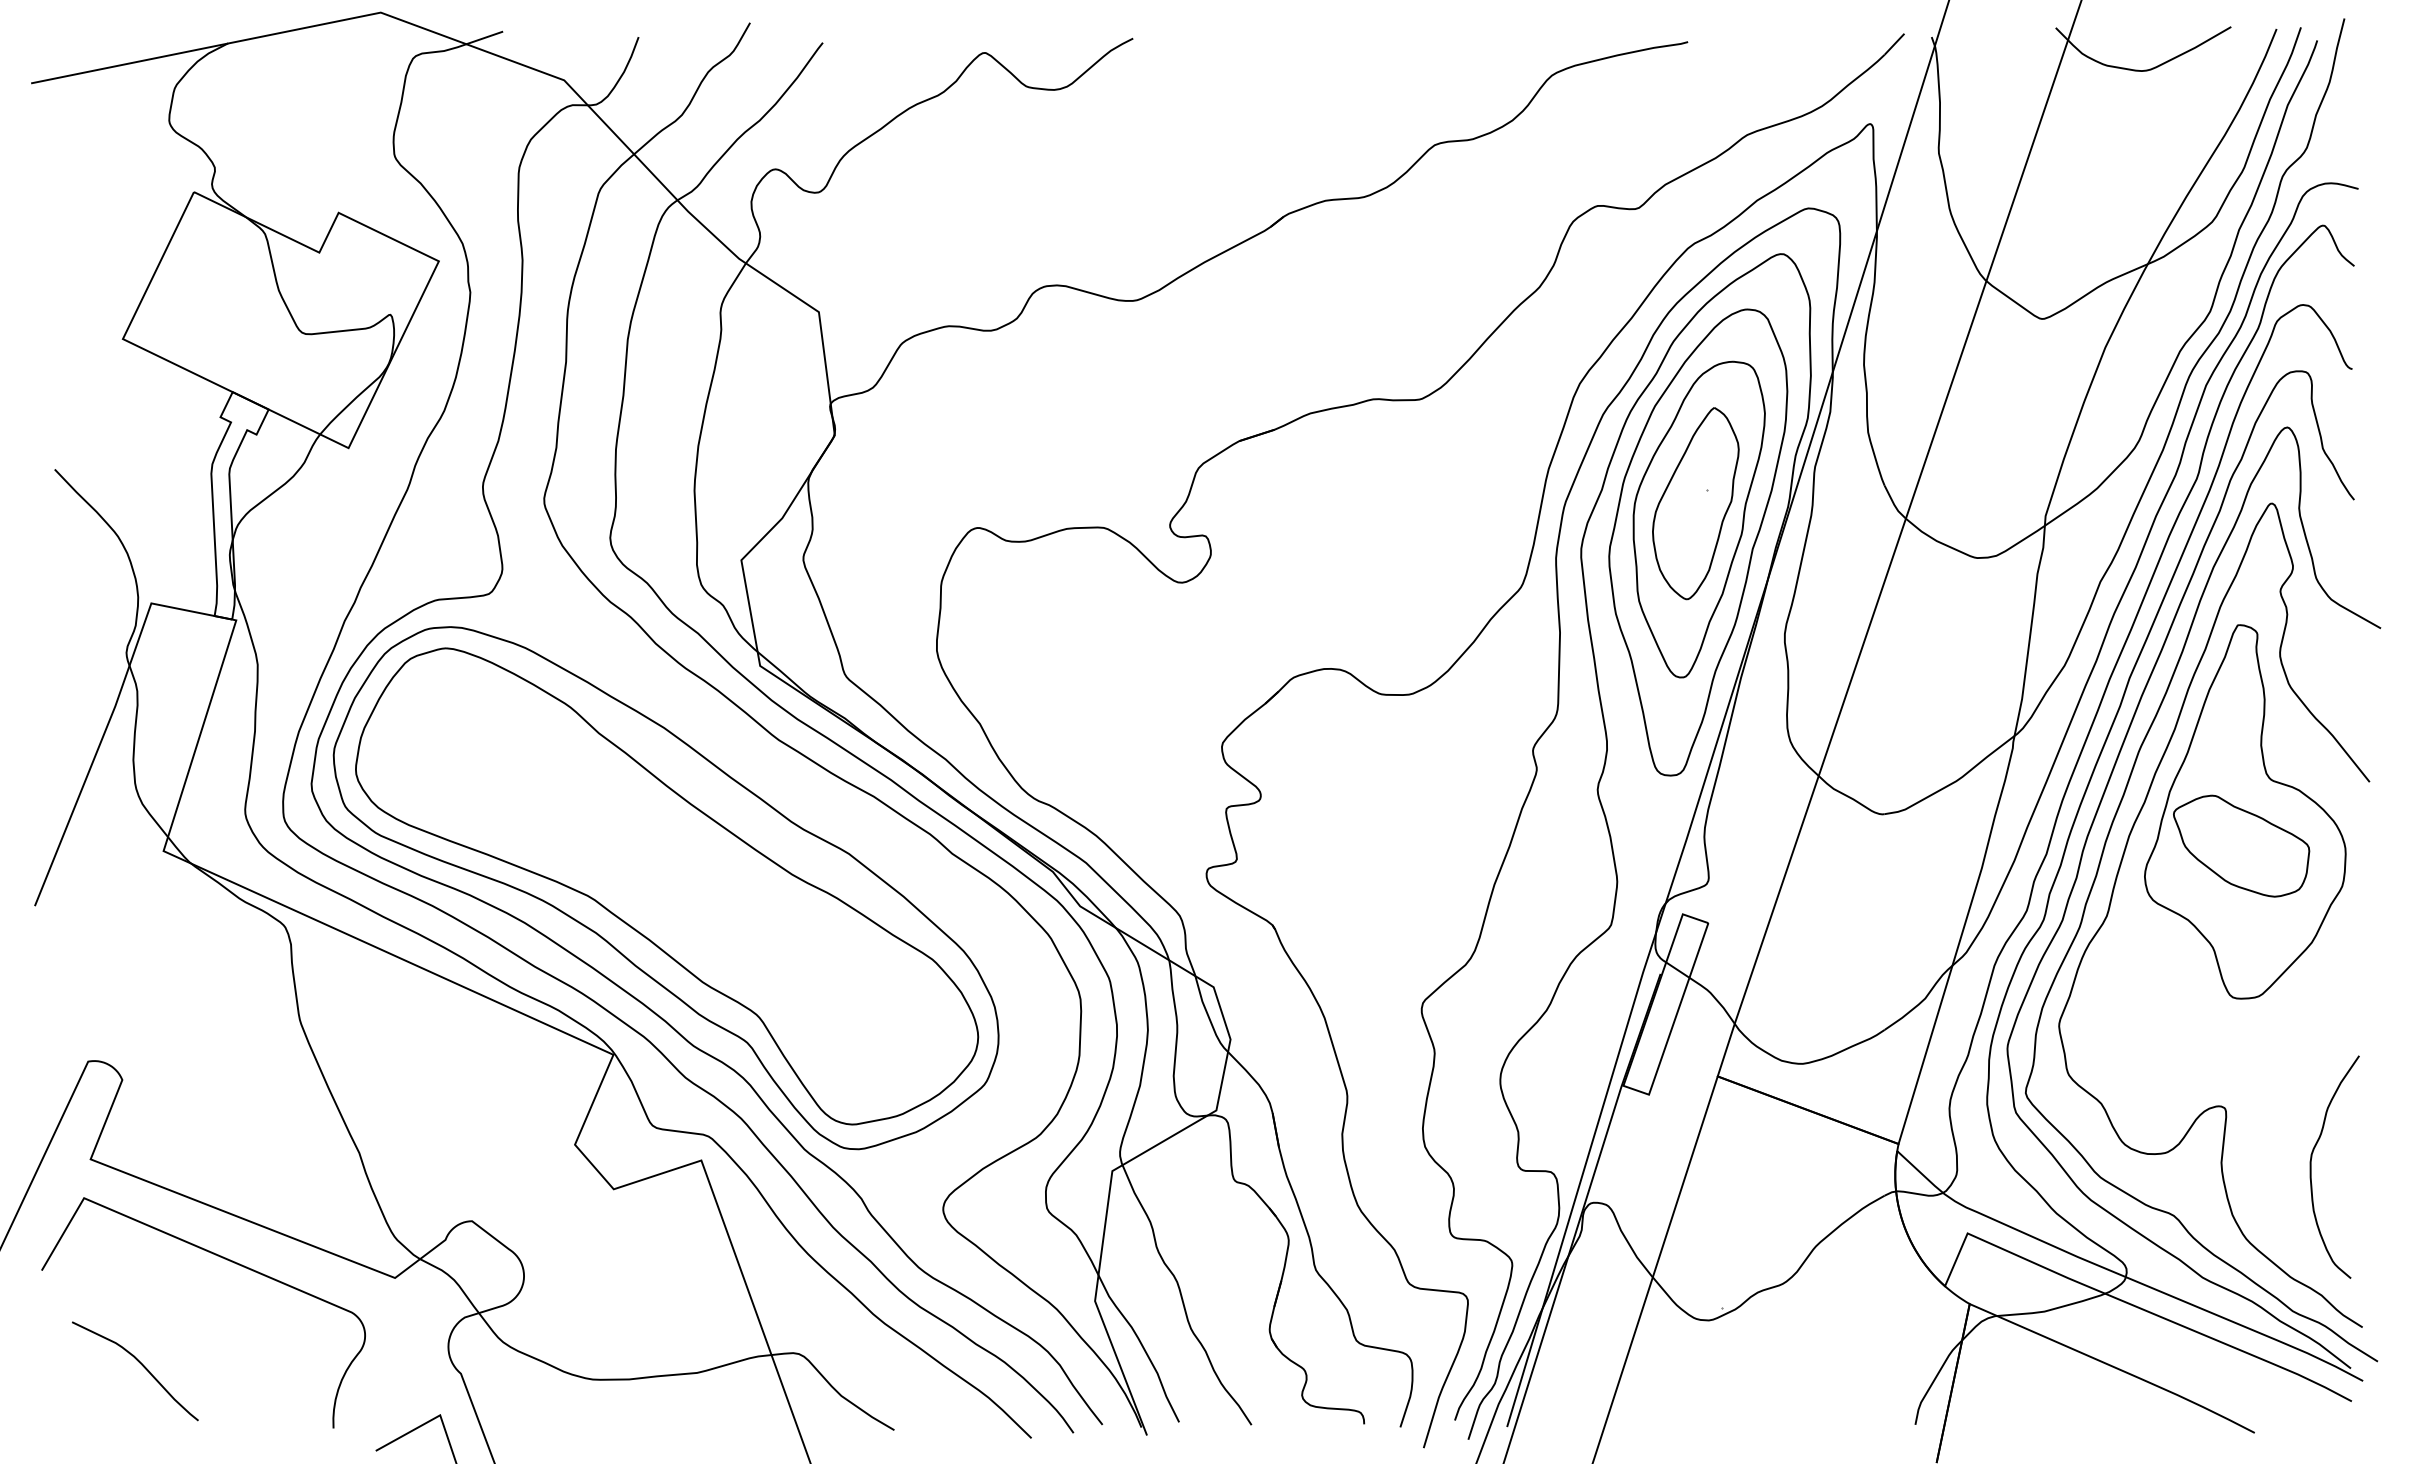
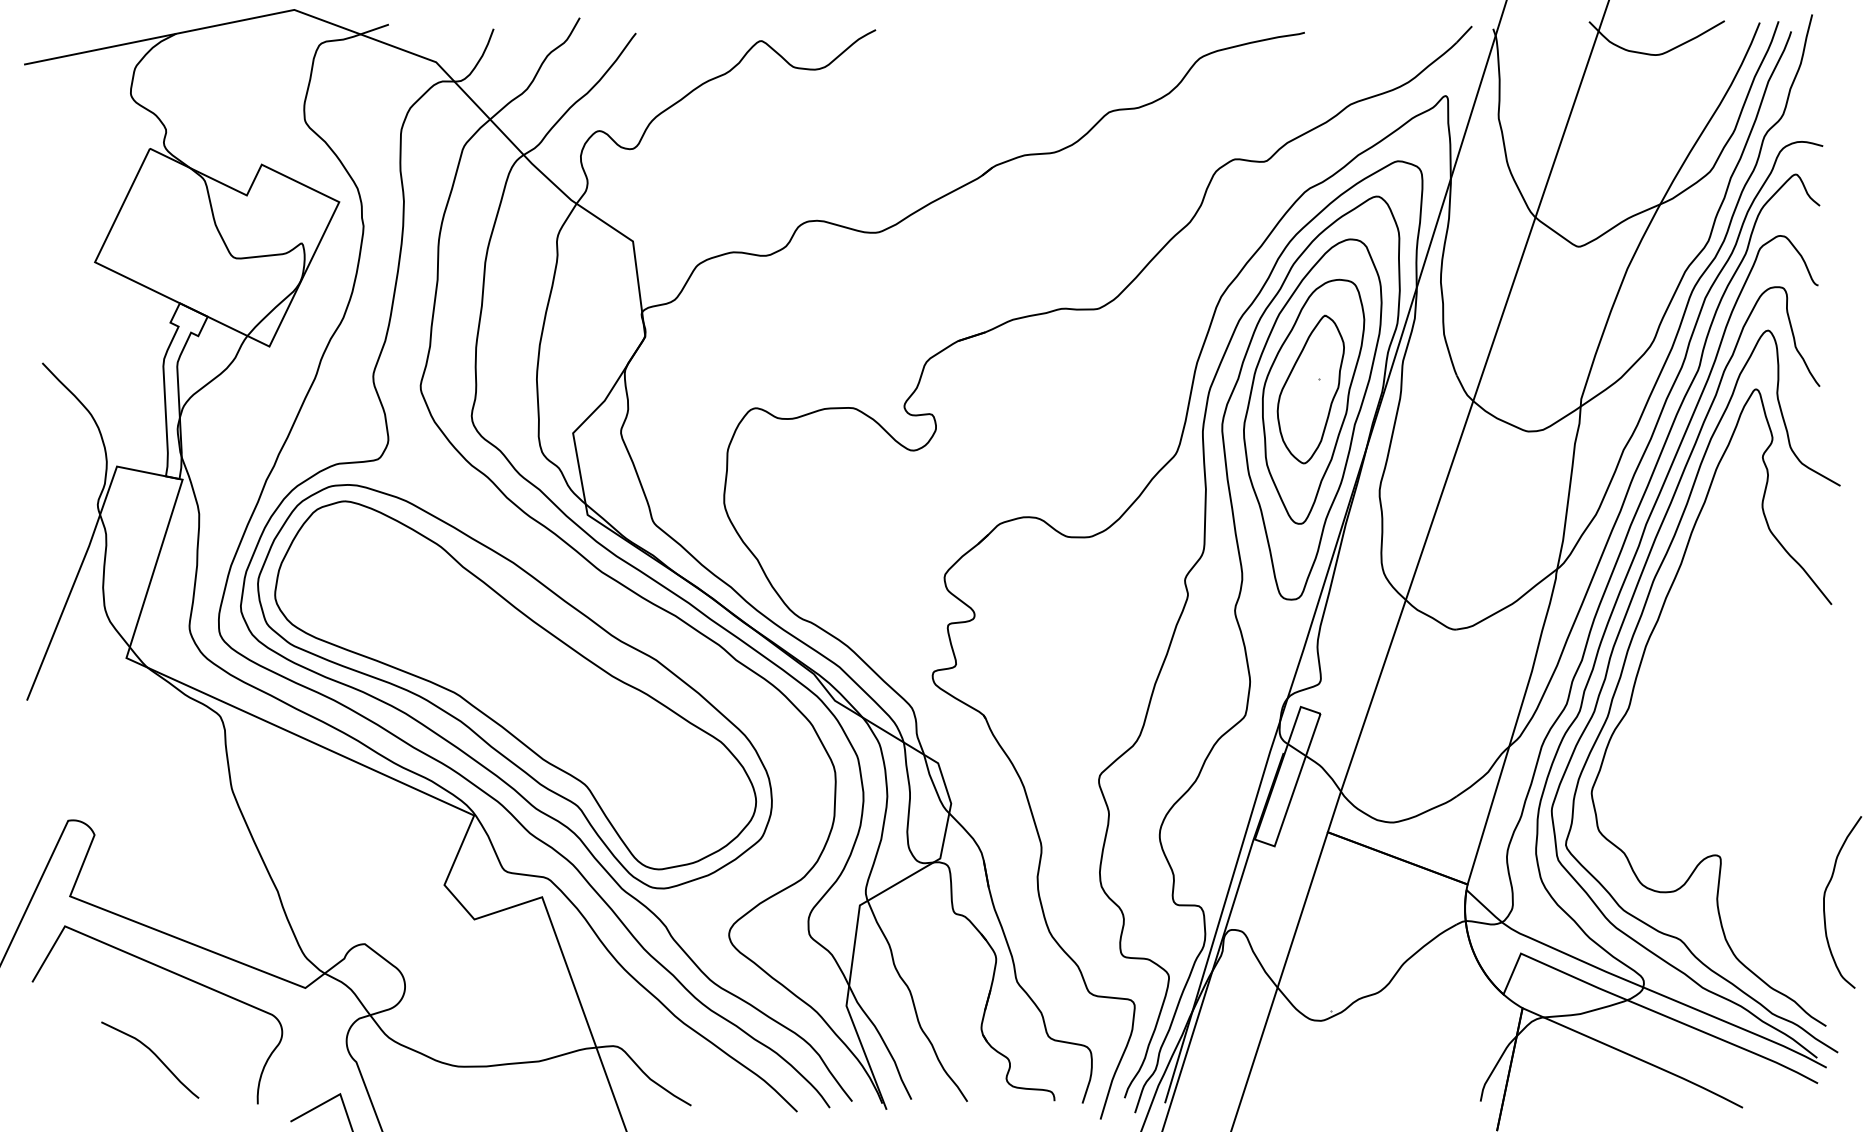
part: (2245, 811) -> (1735, 627), removed
curve: (2311, 1166) -> (1824, 901), moved
curve: (141, 1365) -> (154, 1055), moved

